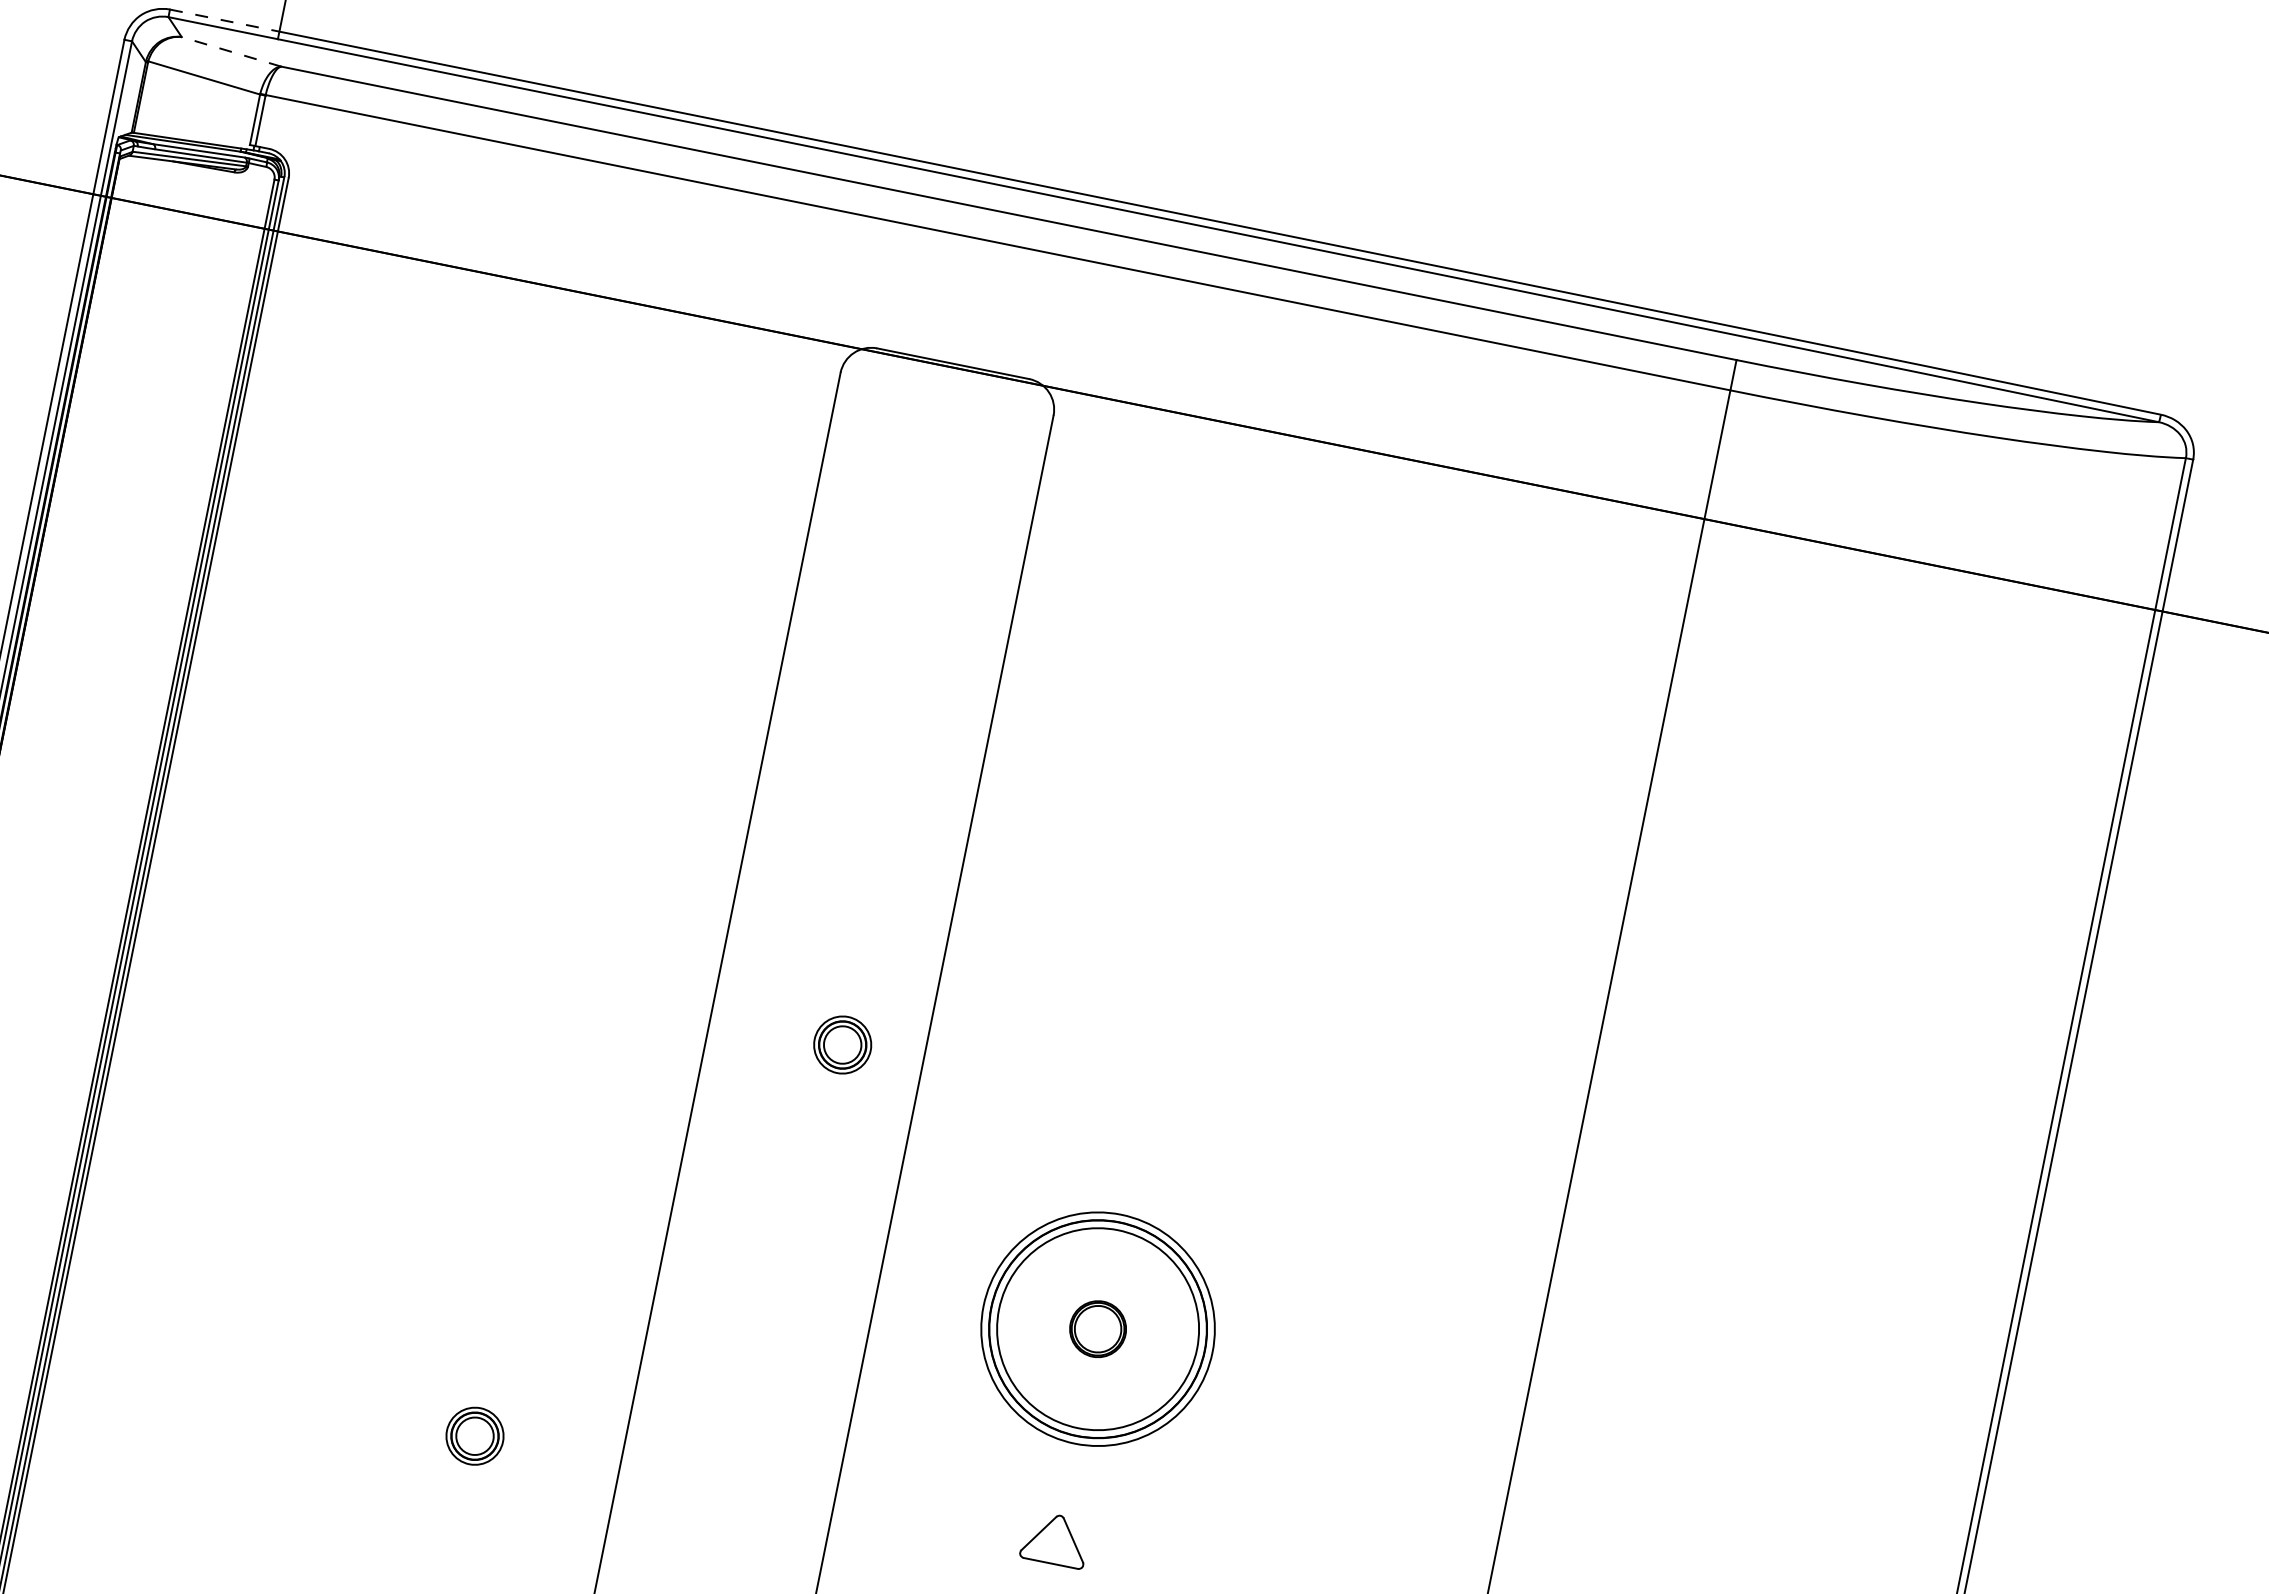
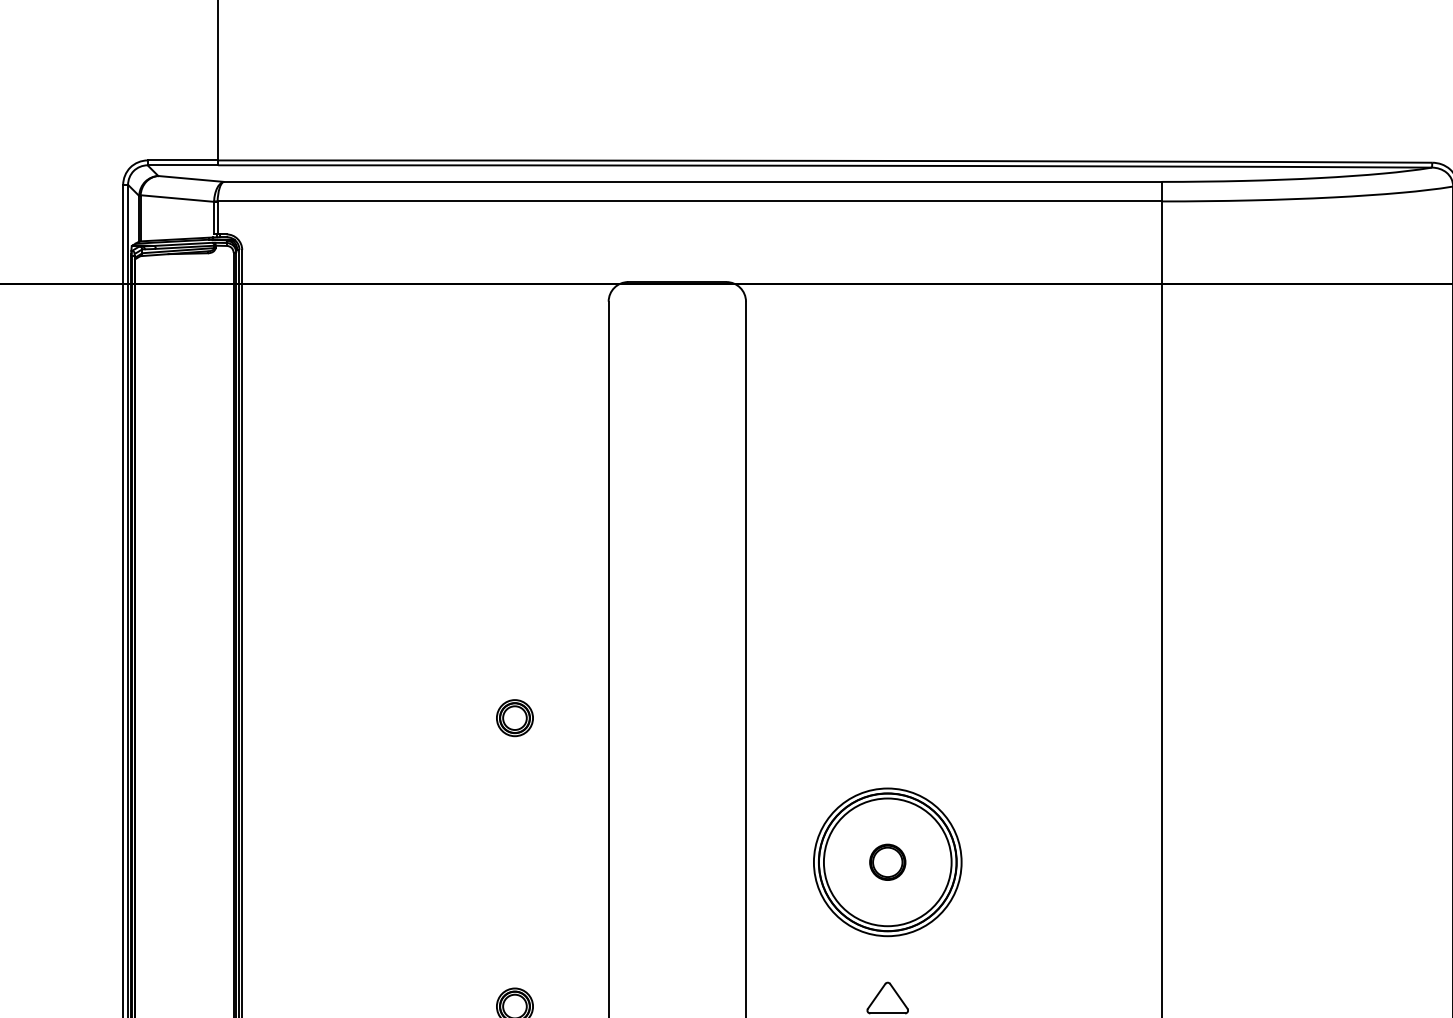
line: (225, 20) -> (183, 160), dashed -> solid
line: (232, 51) -> (191, 178), dashed -> solid
part: (841, 1045) -> (514, 718), moved

